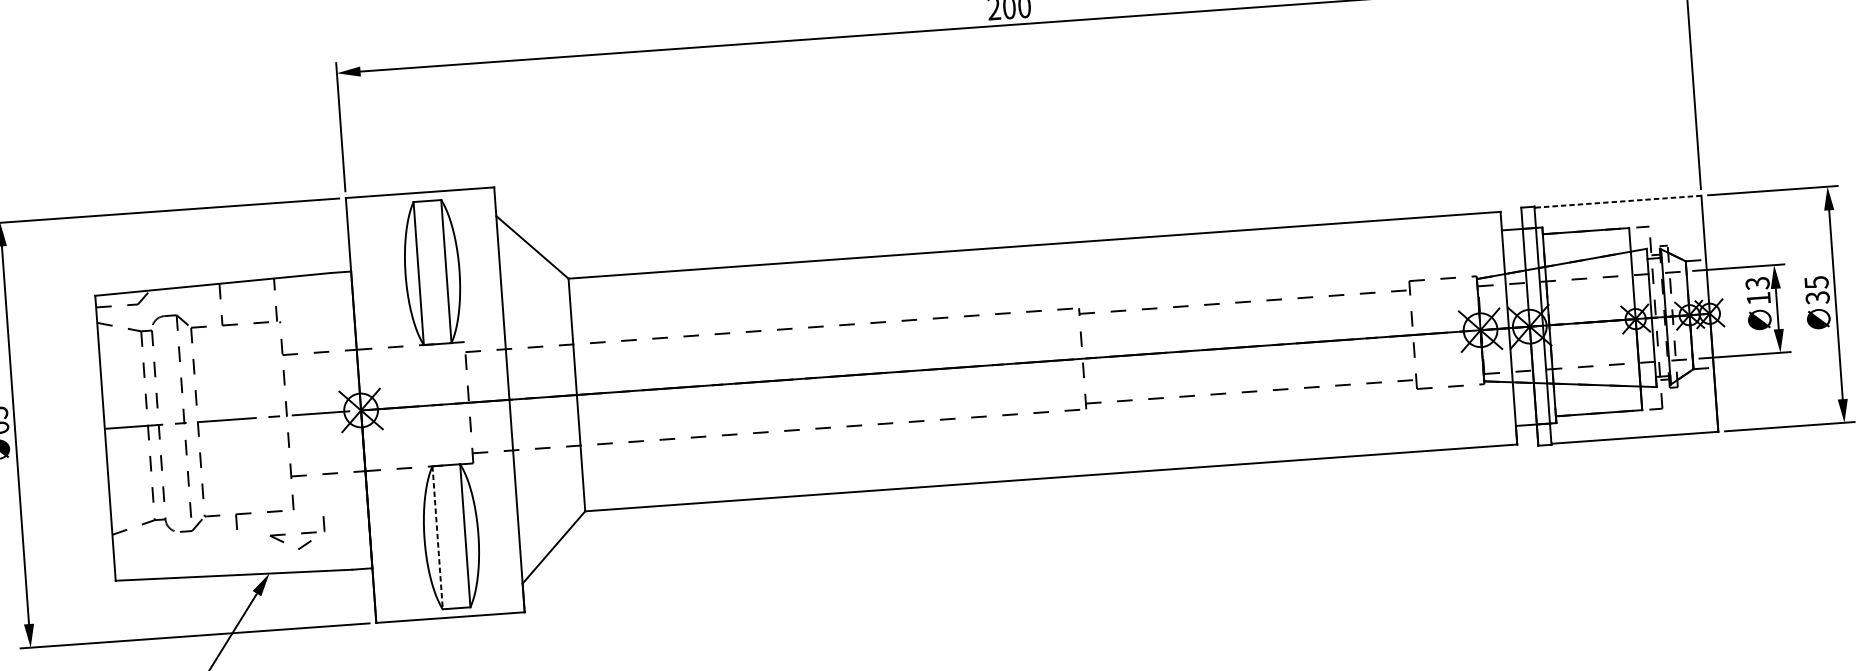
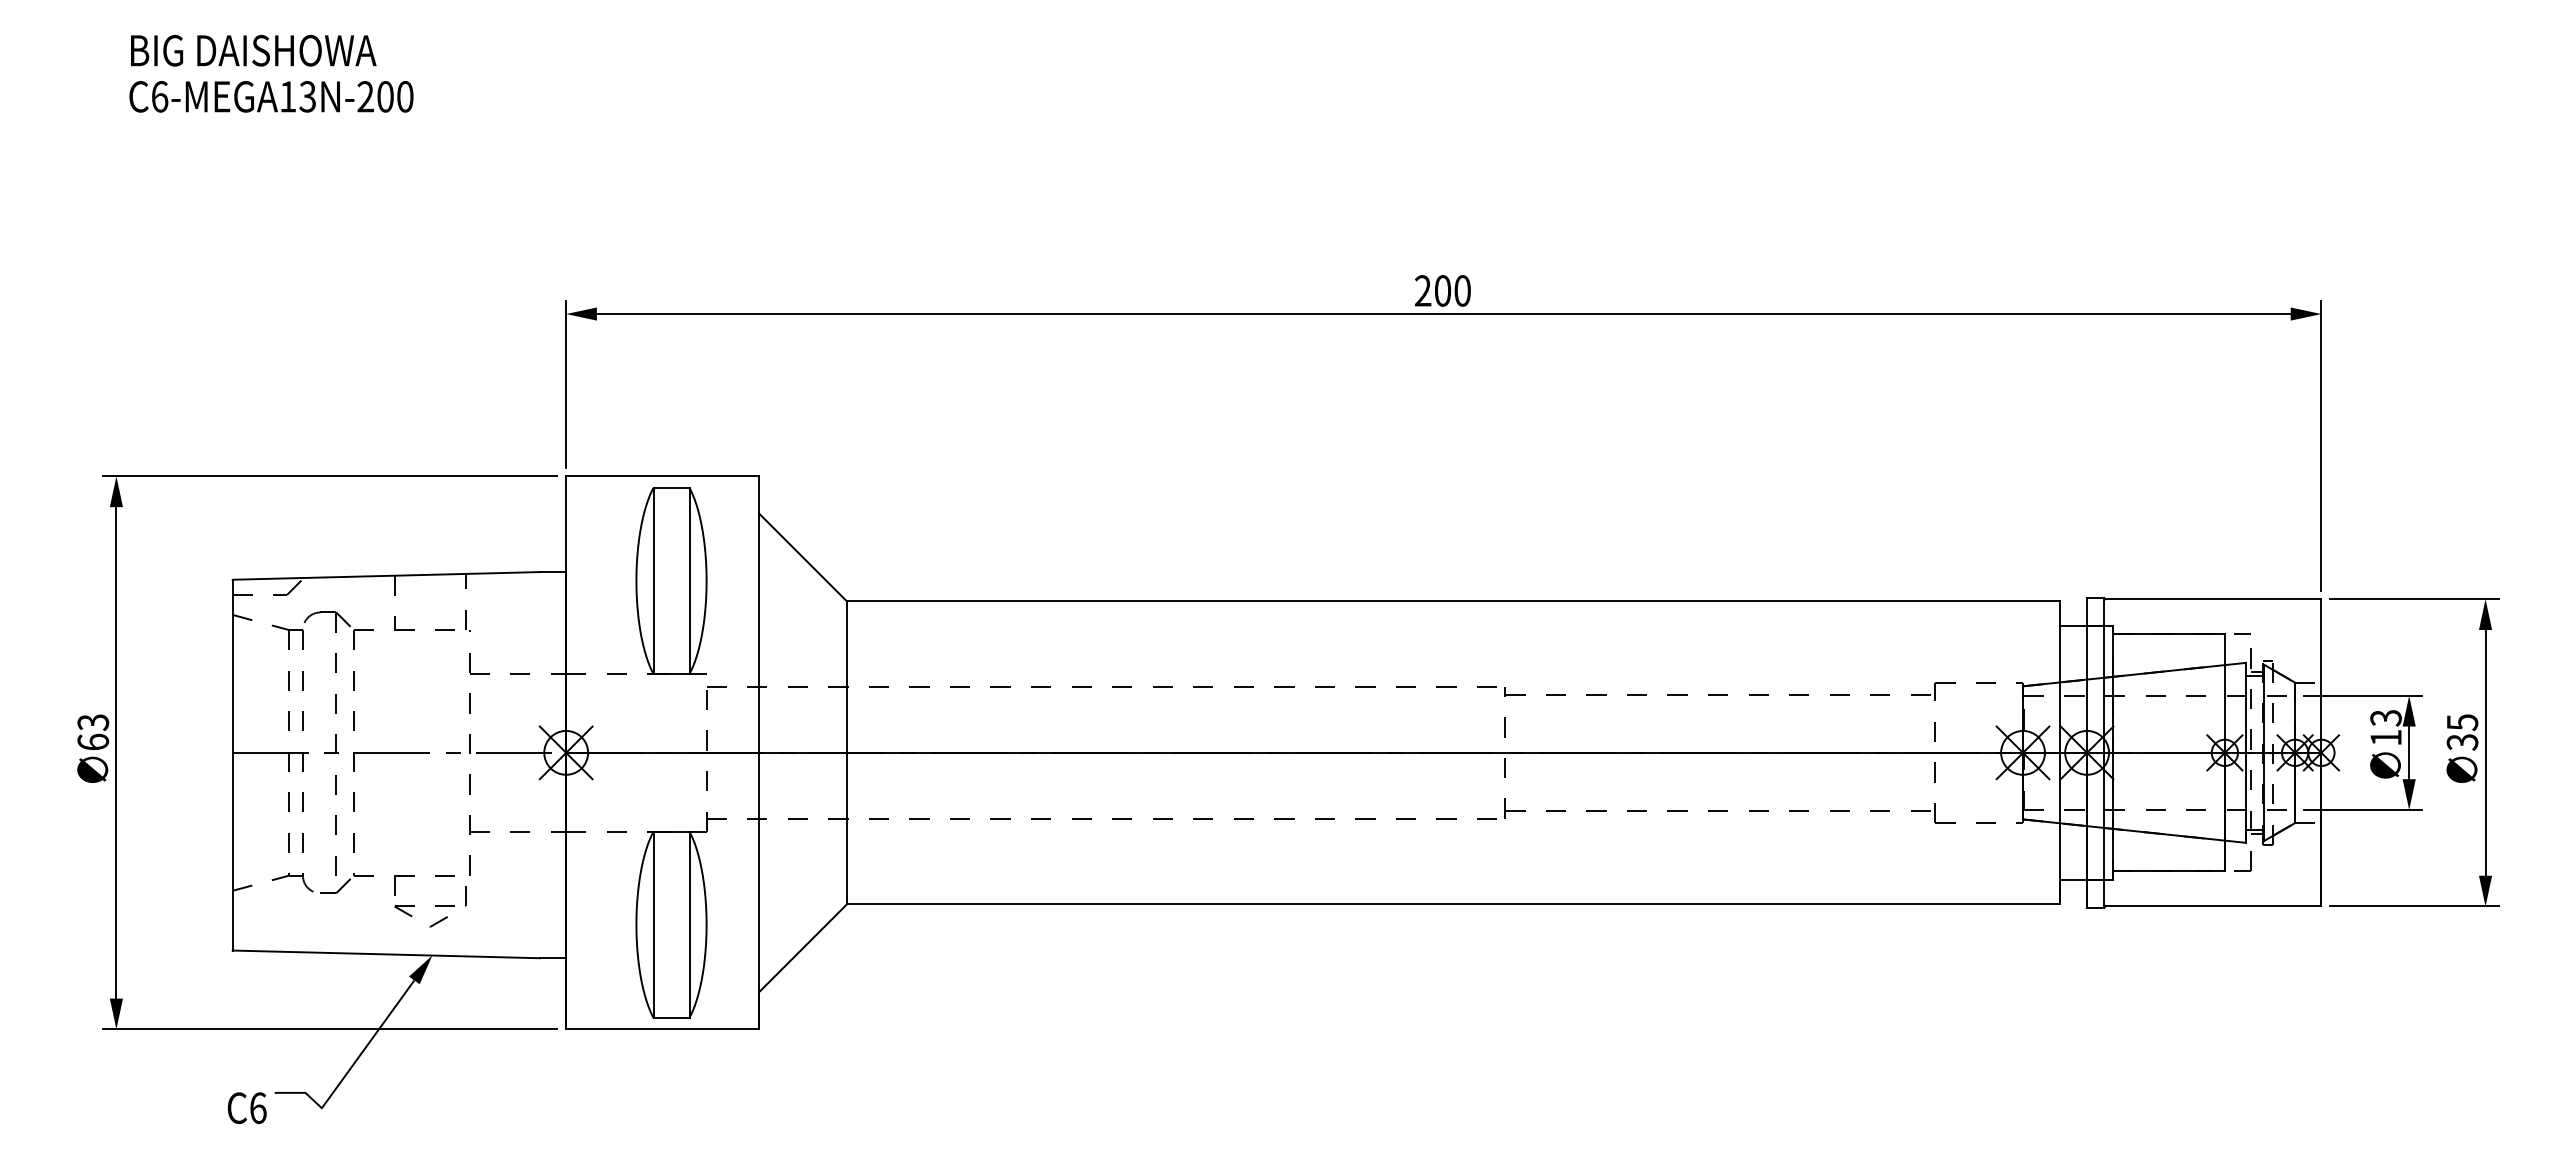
line: (1618, 201) -> (2213, 599), dashed -> solid
part: (297, 533) -> (430, 906), moved
line: (437, 538) -> (653, 925), dashed -> solid

